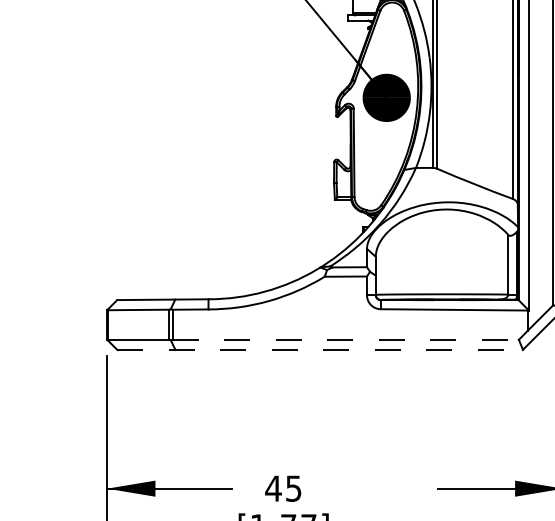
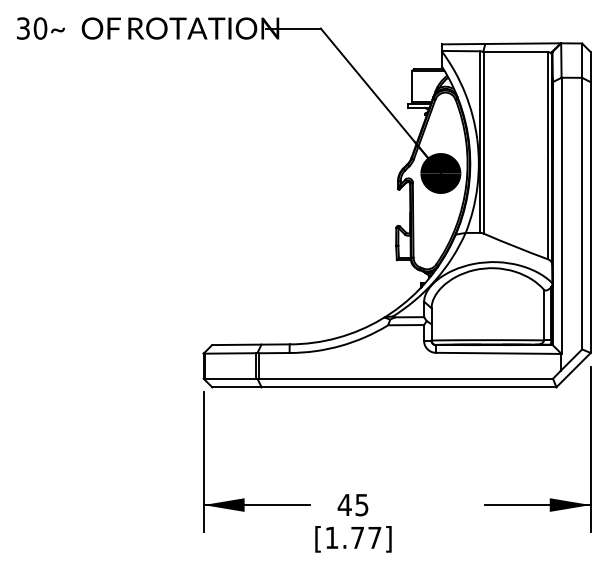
line: (346, 339) -> (406, 378), dashed -> solid
line: (320, 350) -> (384, 387), dashed -> solid

